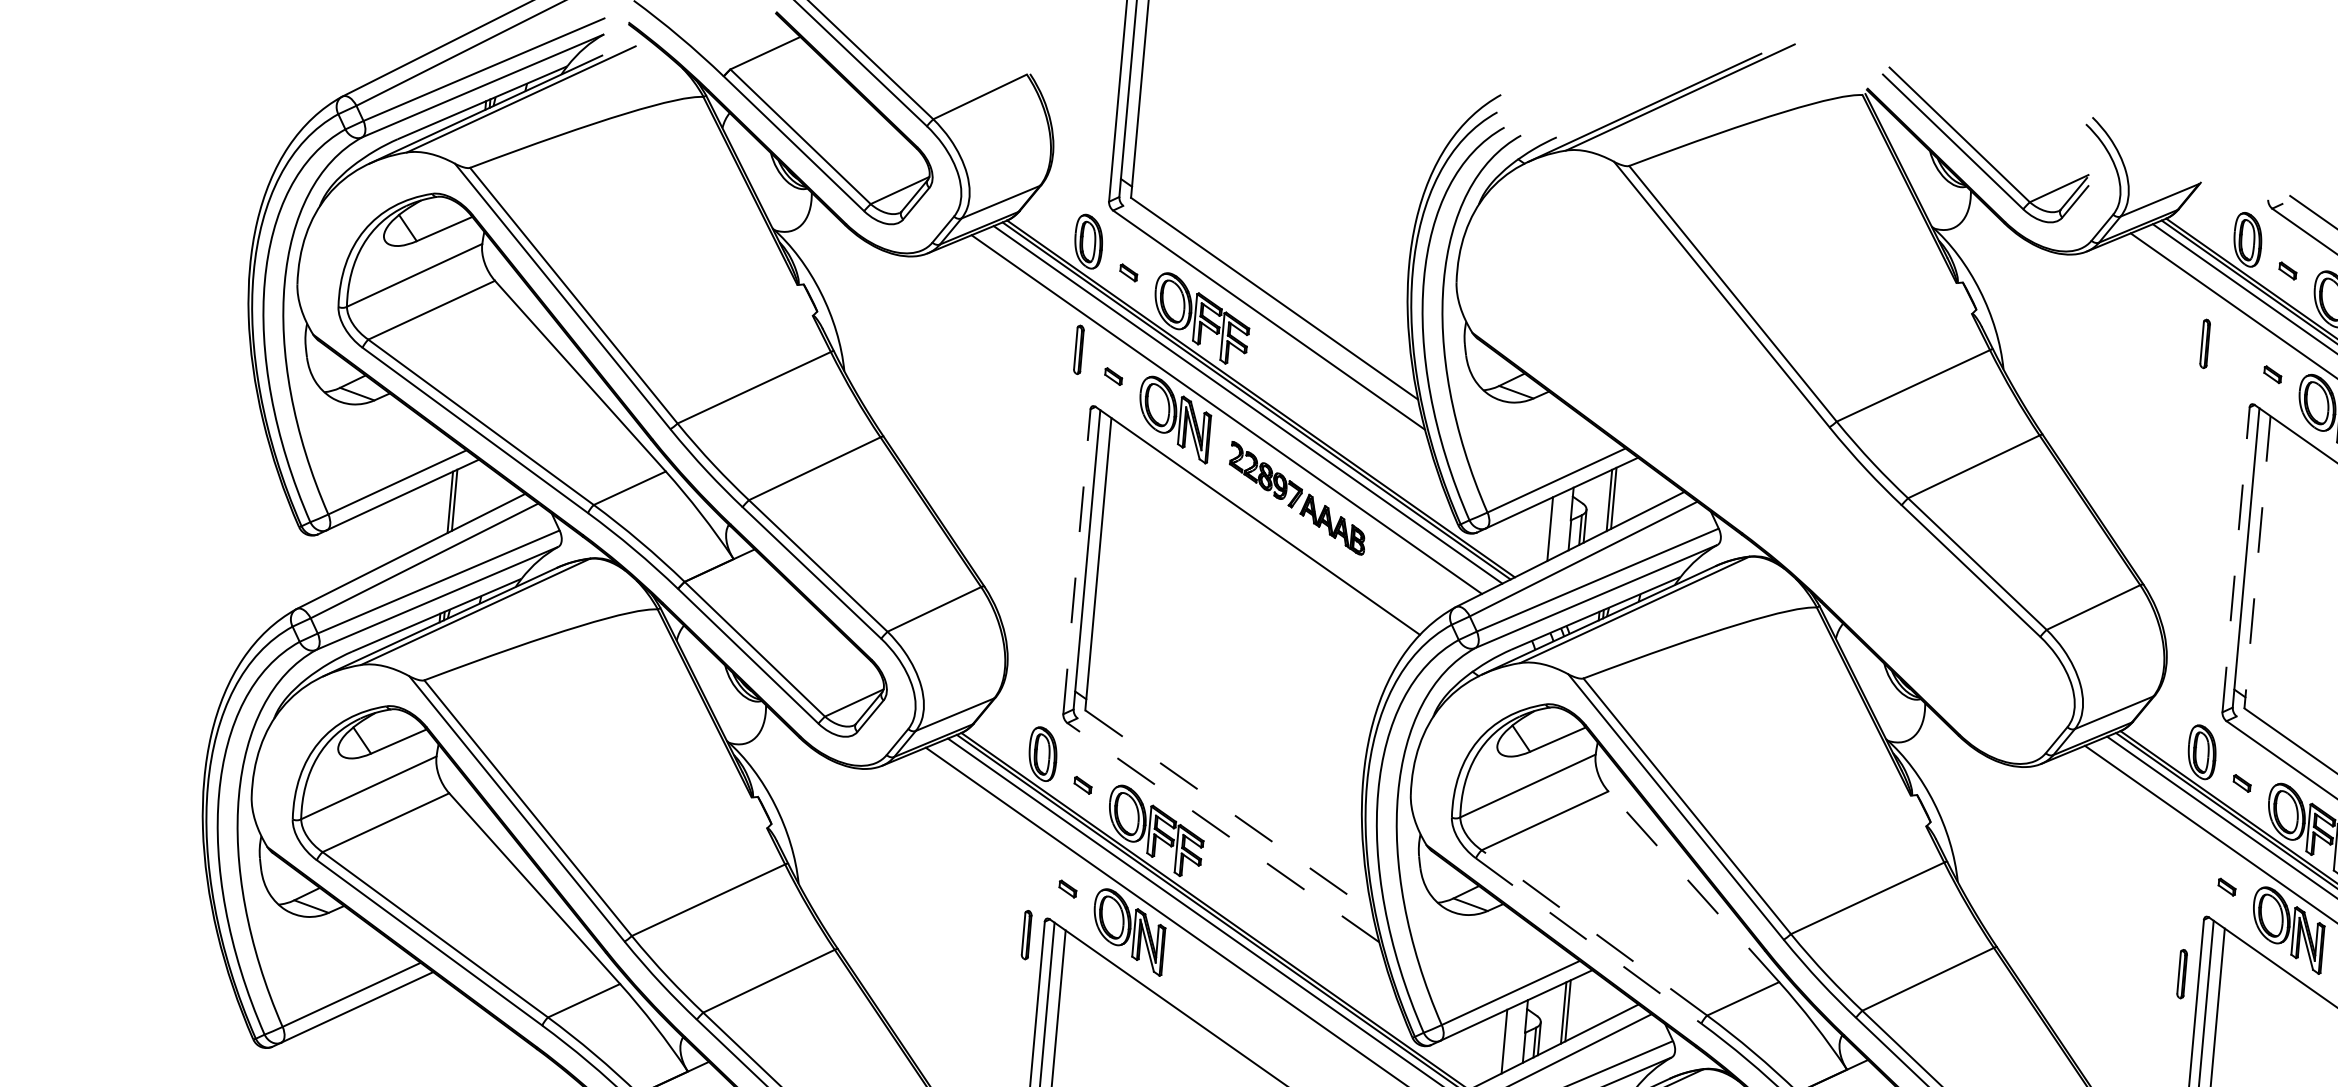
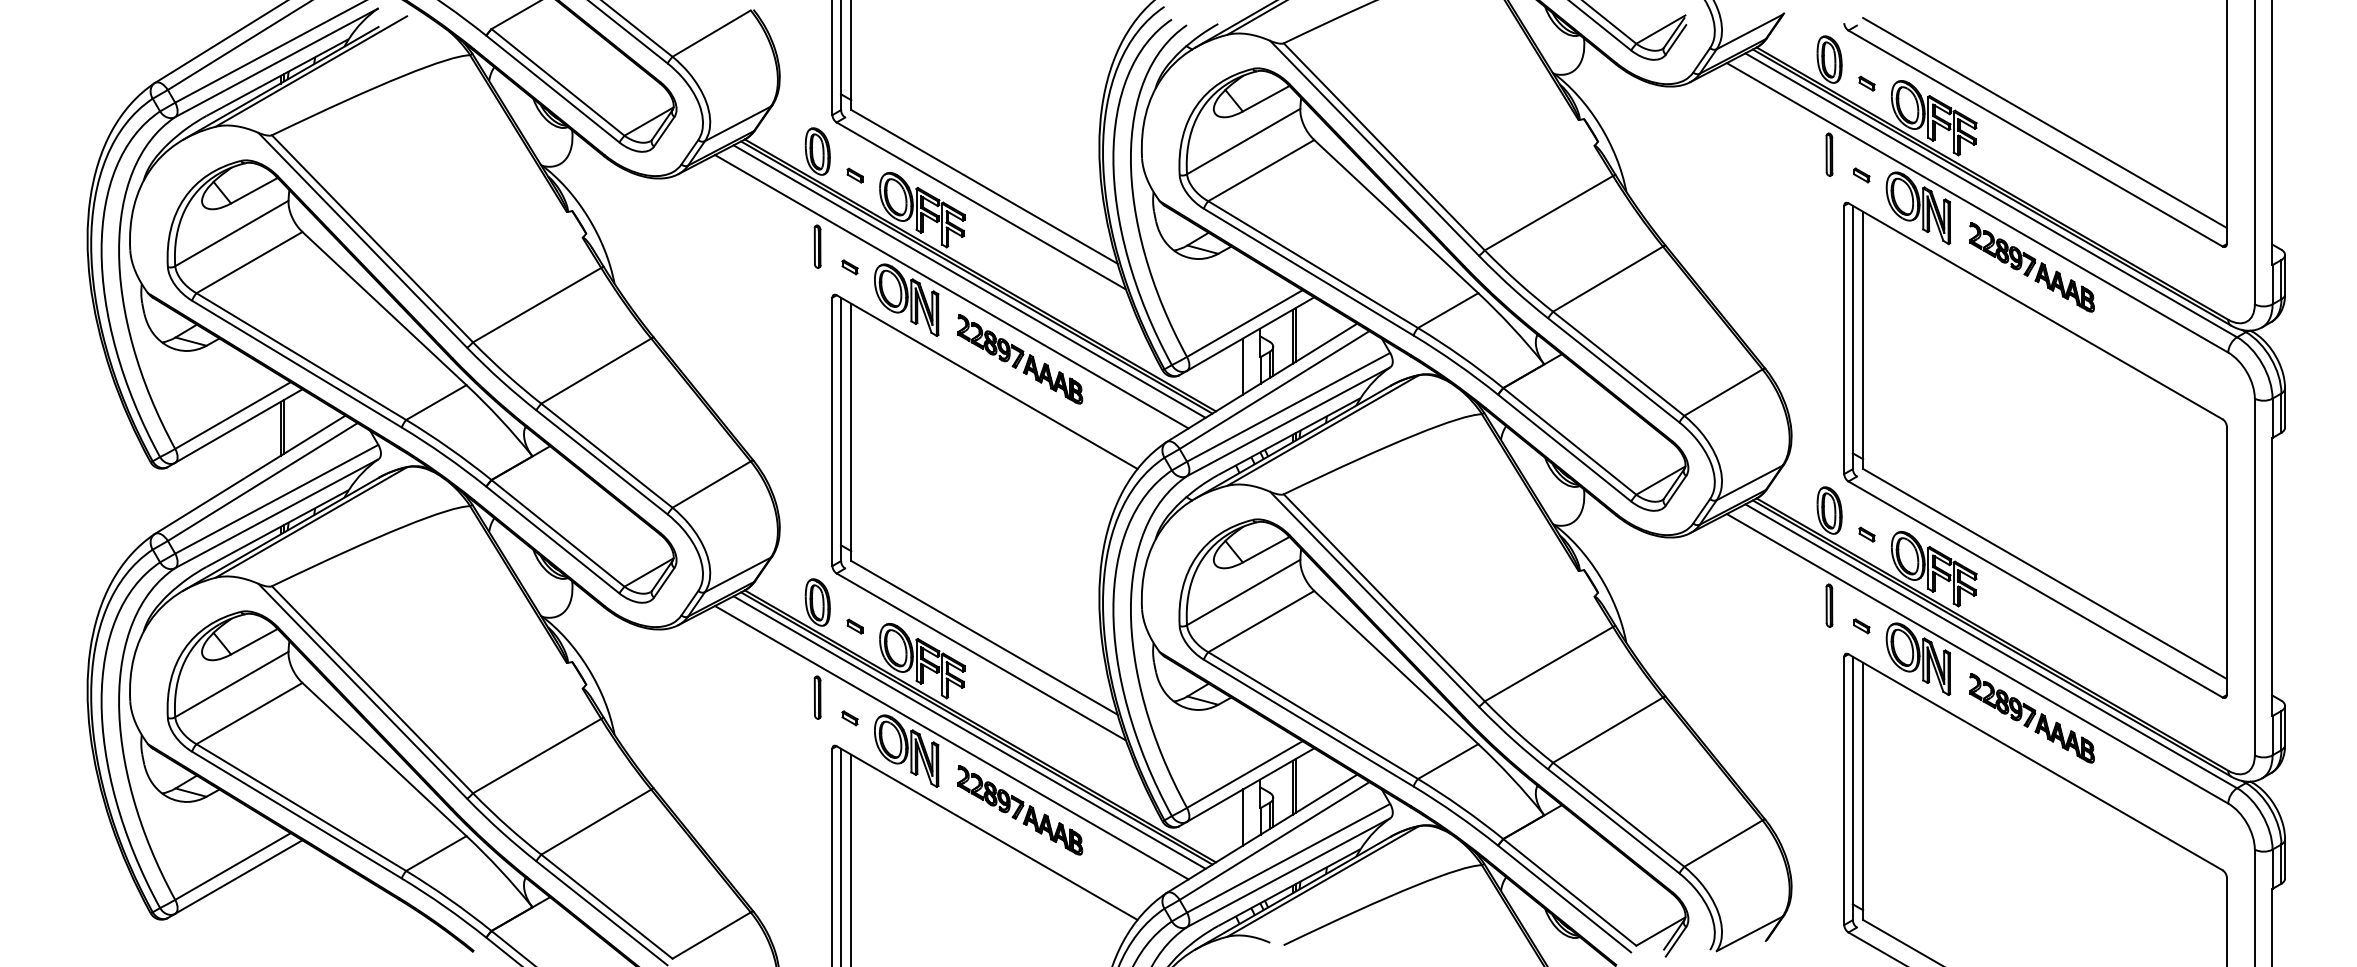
part: (2205, 343) -> (1829, 154), moved
part: (1774, 460) -> (1433, 289), added
line: (2236, 559) -> (1844, 339), dashed -> solid
line: (1077, 561) -> (832, 431), dashed -> solid
line: (2257, 562) -> (1863, 340), dashed -> solid
line: (1228, 810) -> (984, 637), dashed -> solid
line: (1222, 832) -> (980, 656), dashed -> solid
line: (1692, 886) -> (1395, 667), dashed -> solid
line: (1594, 932) -> (1313, 715), dashed -> solid
part: (1026, 934) -> (817, 697), moved
line: (1588, 941) -> (1308, 723), dashed -> solid
part: (2182, 973) -> (1829, 605), moved
part: (1252, 1011) -> (1020, 810), added

